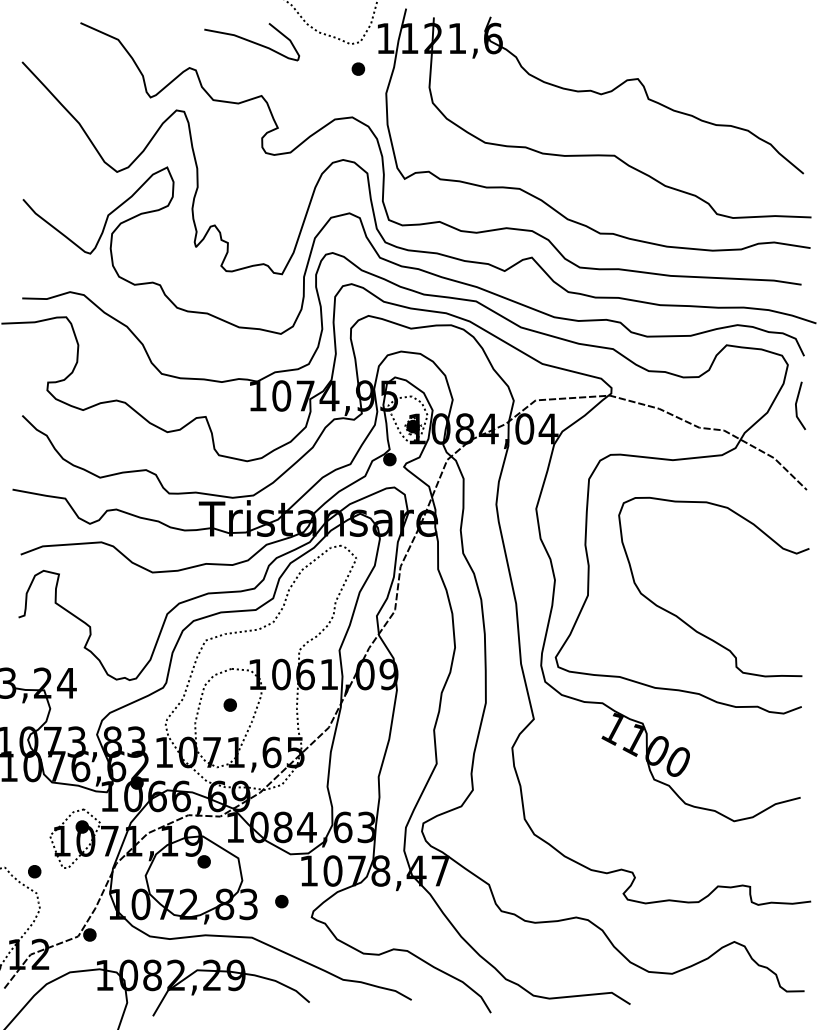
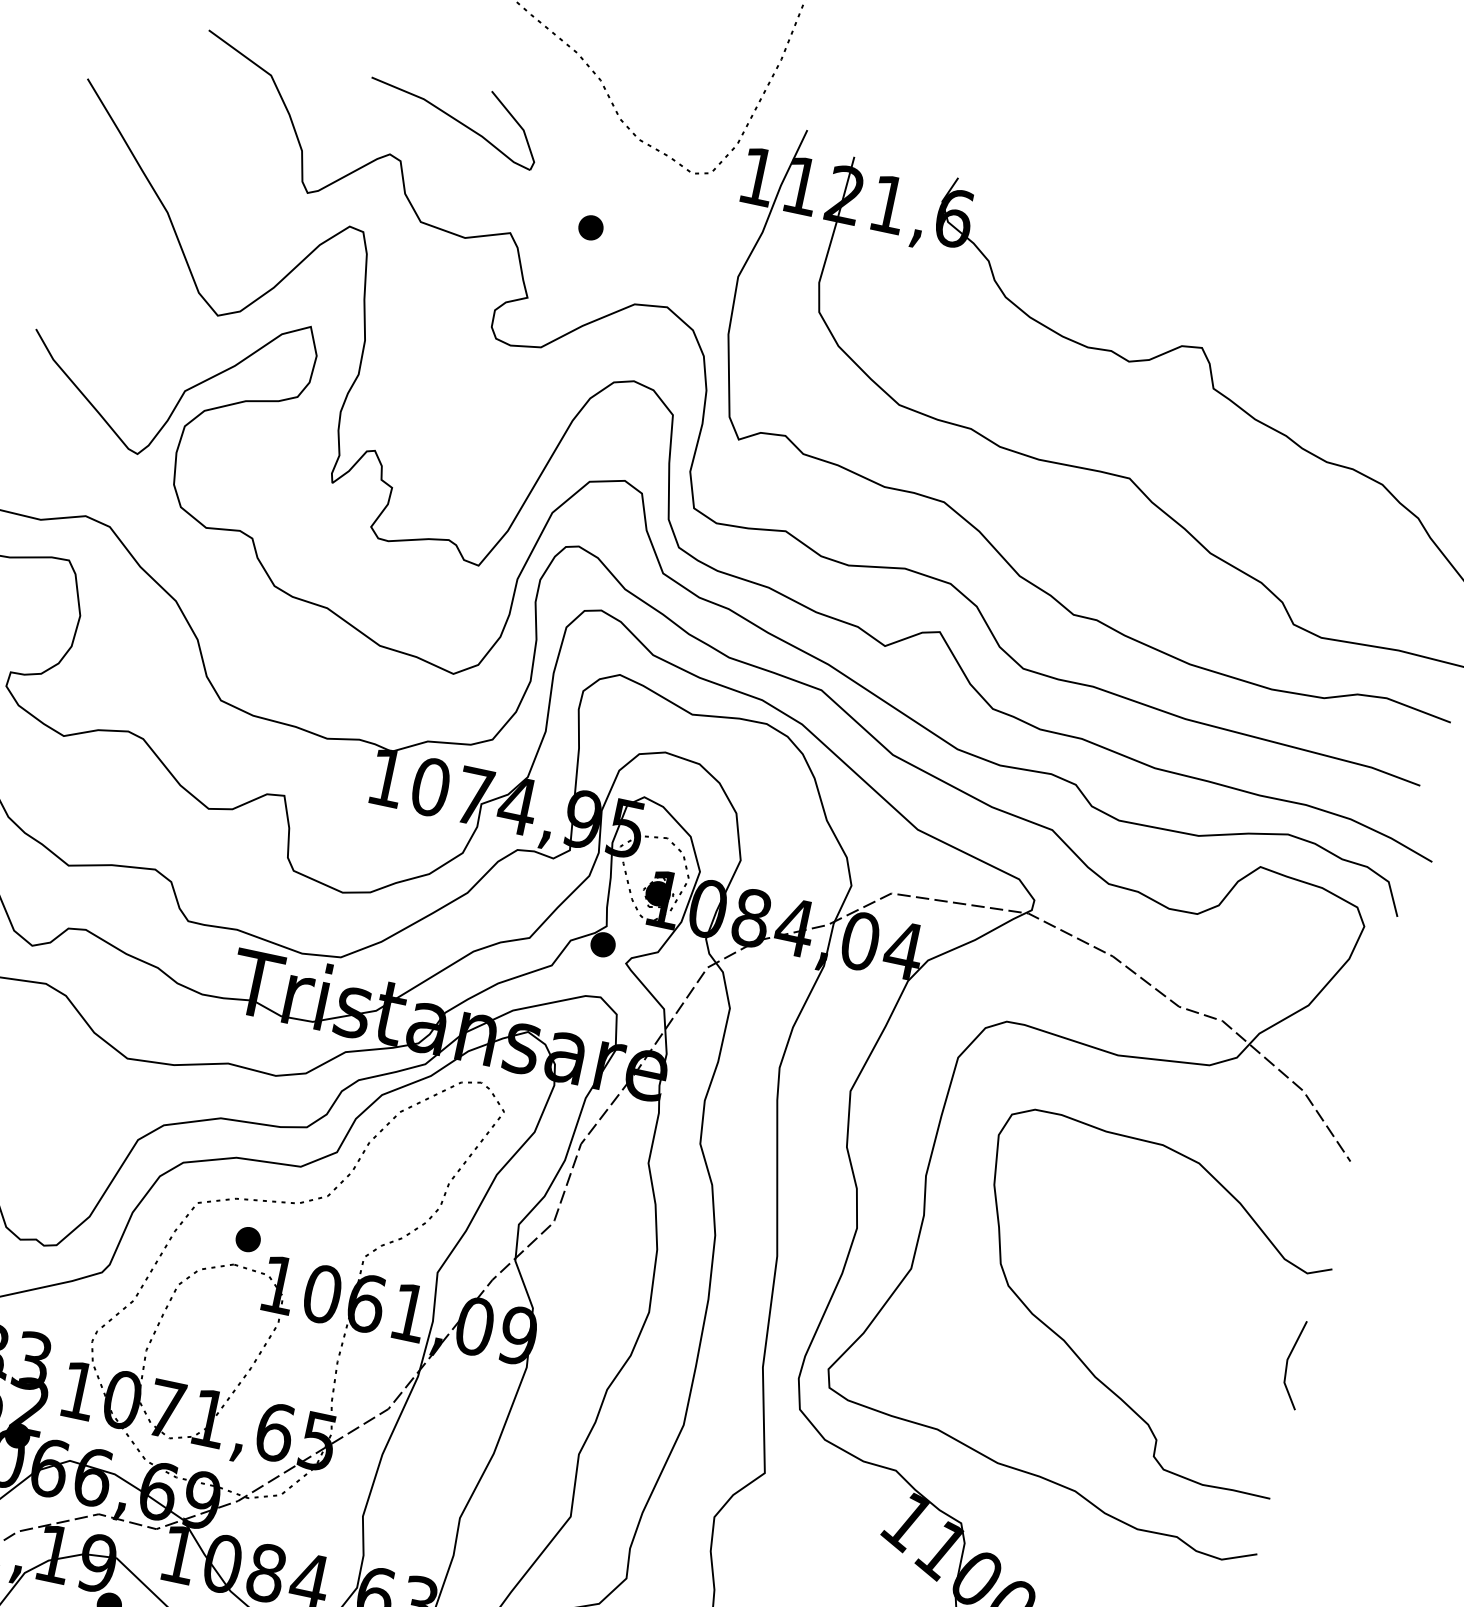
part: (252, 42) -> (454, 119), moved
part: (358, 68) -> (591, 226), moved
line: (796, 405) -> (1288, 1362), moved
part: (229, 704) -> (247, 1238), moved

